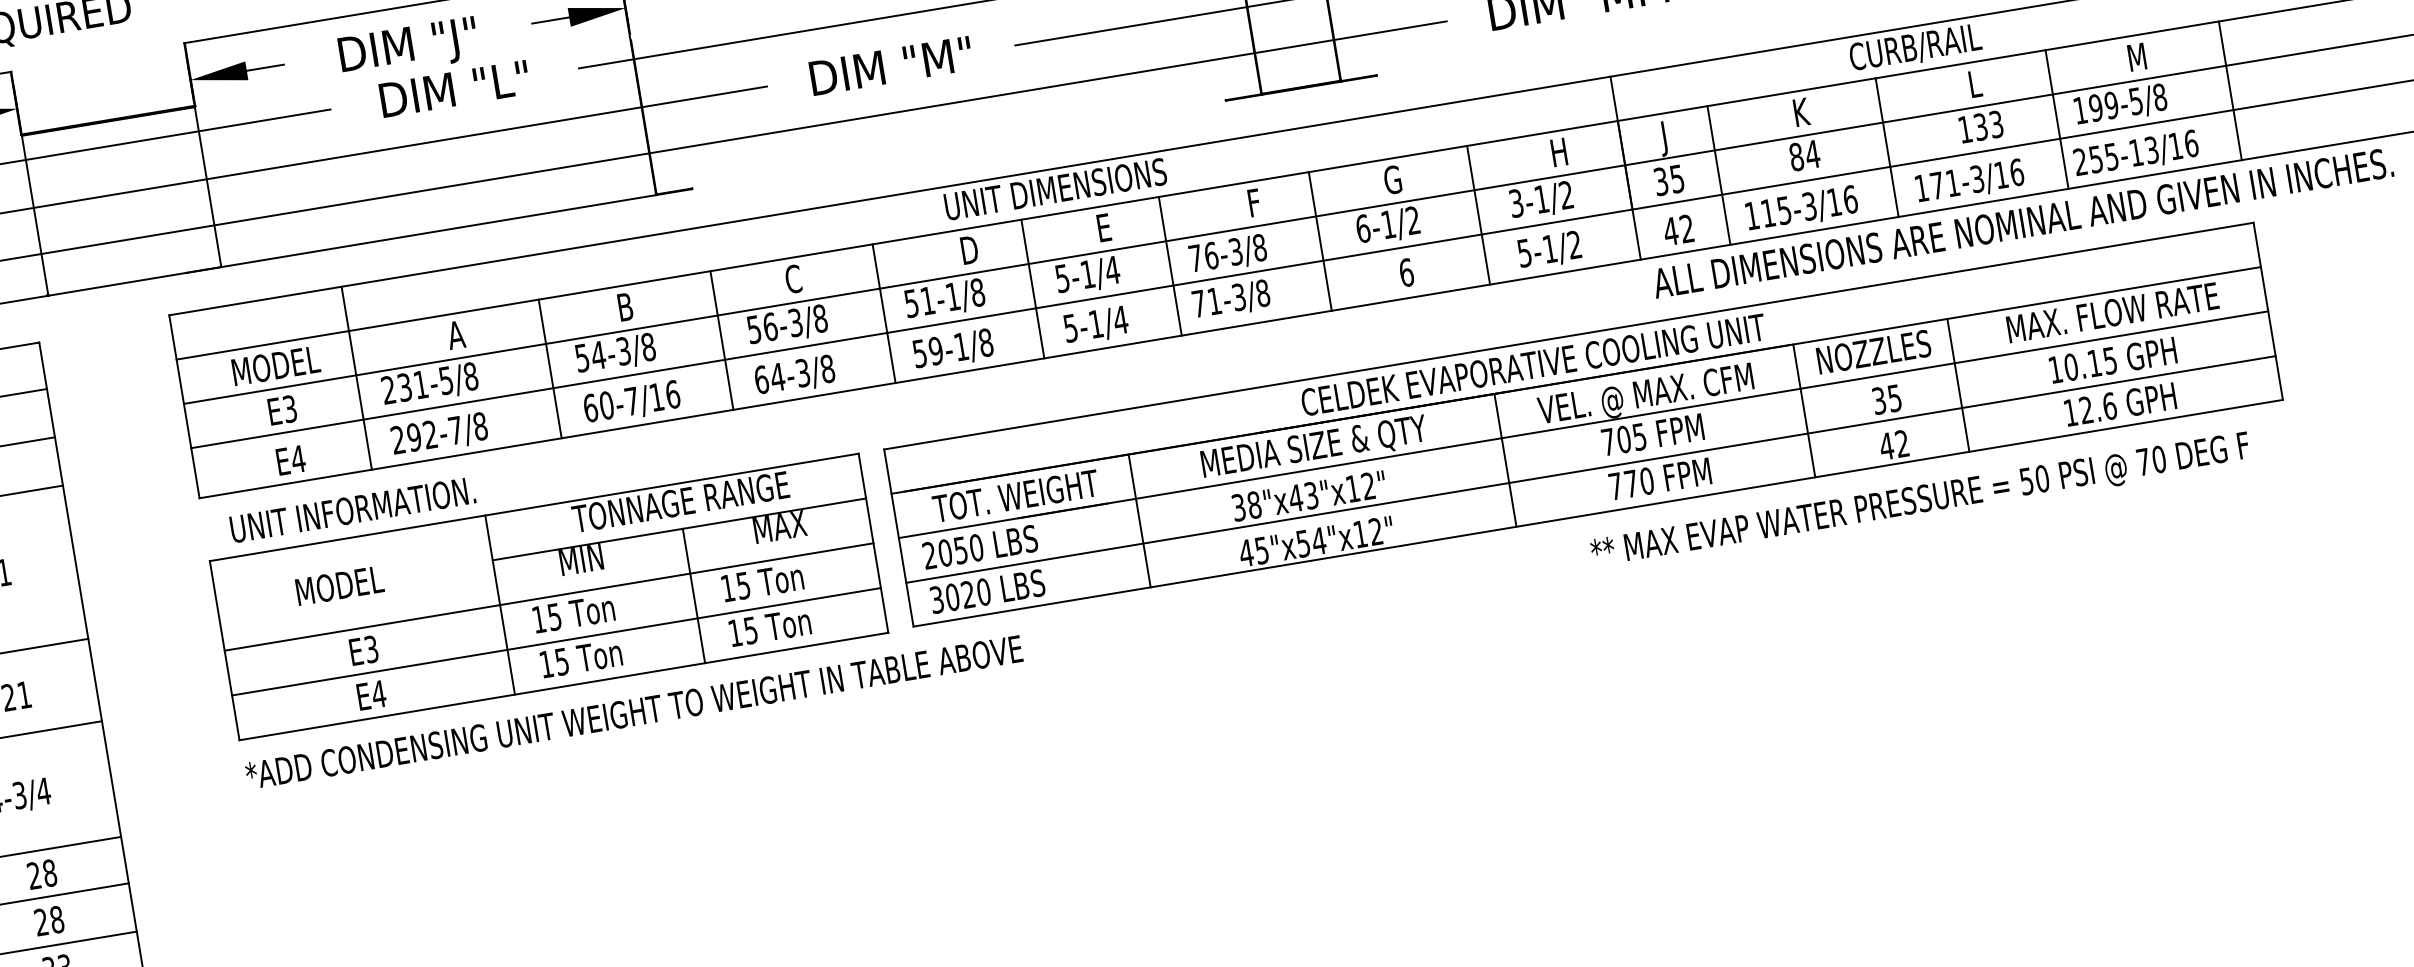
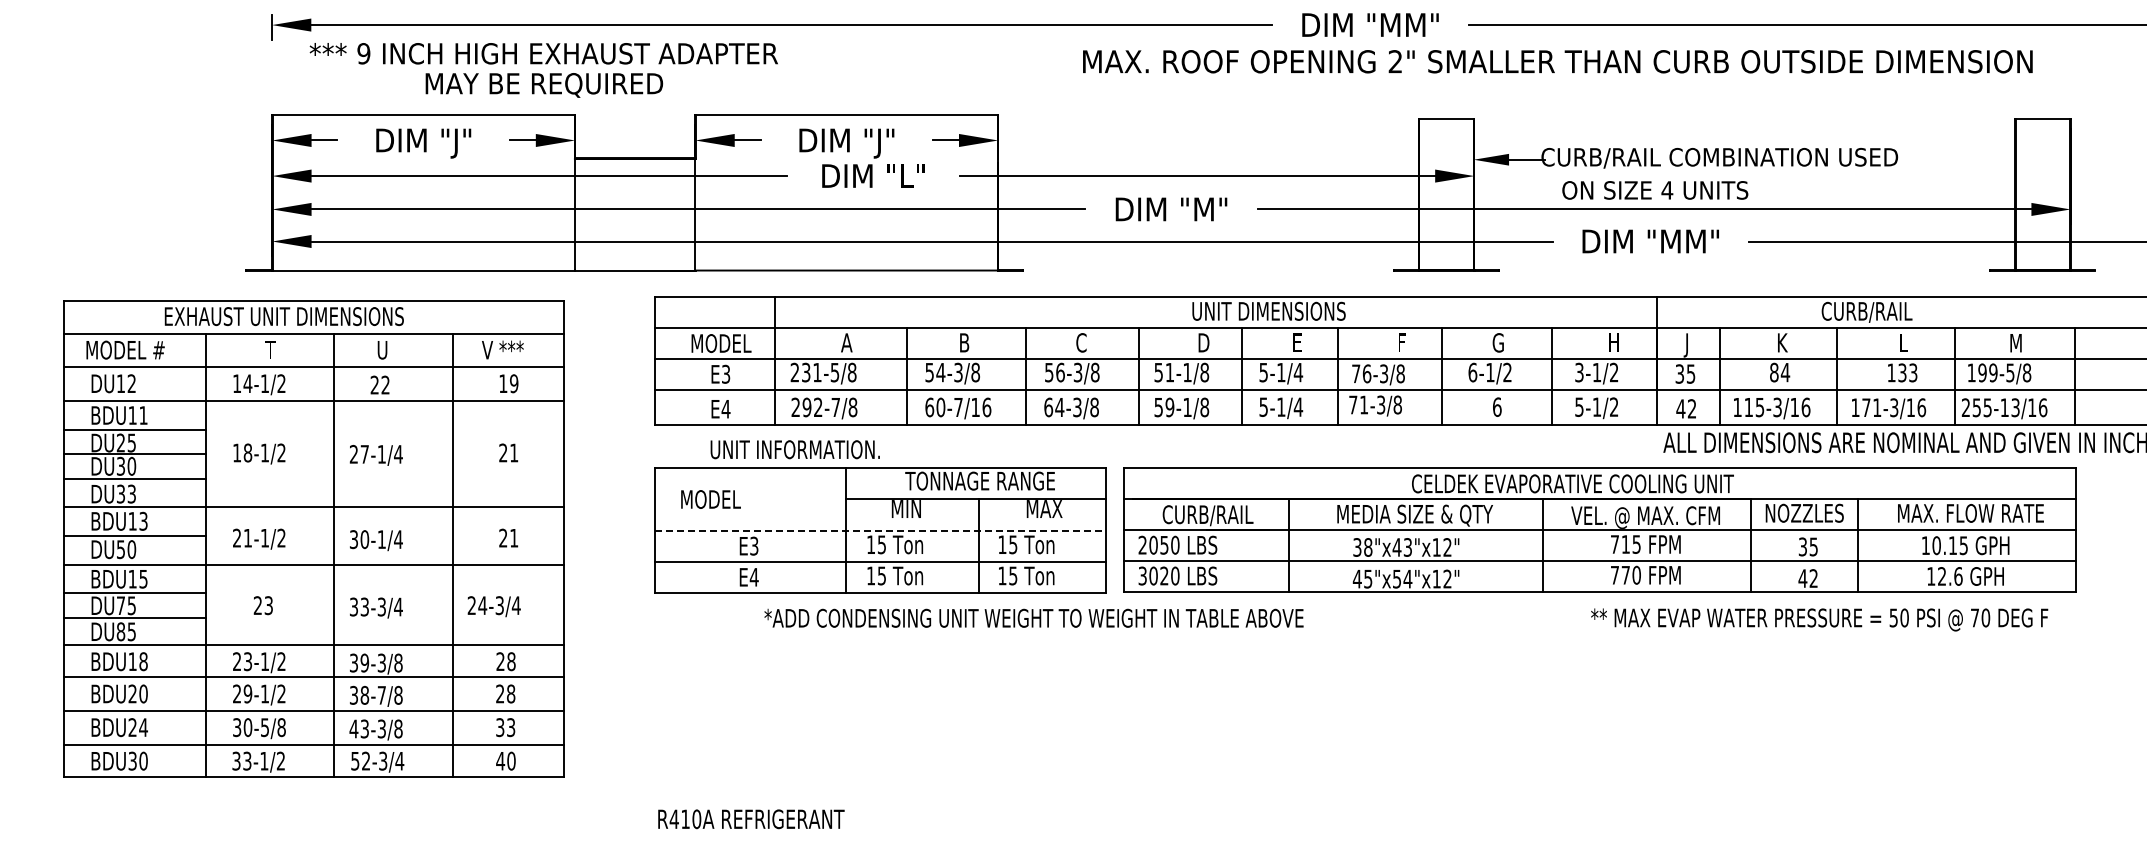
text: (1623, 439) -> (1625, 544), 705 -> 715
text: (1015, 497) -> (1207, 515), TOT. WEIGHT -> CURB/RAIL
text: (351, 509) -> (794, 449), moved
text: (339, 585) -> (710, 499), moved
line: (549, 596) -> (880, 530), solid -> dashed
text: (633, 711) -> (1033, 617), moved

